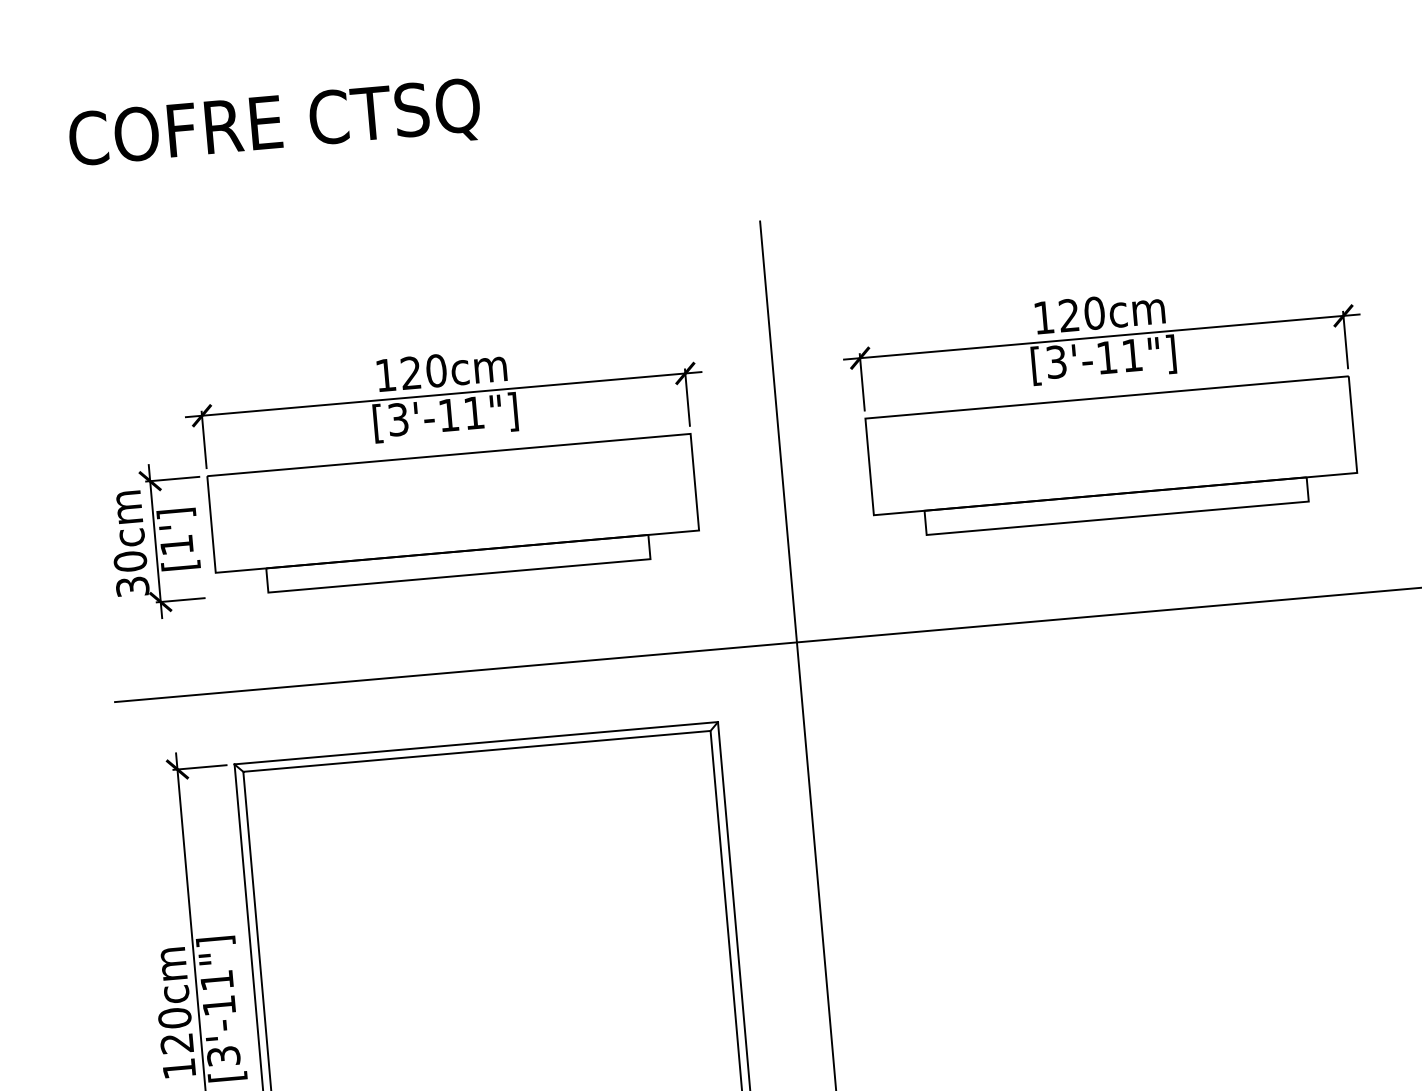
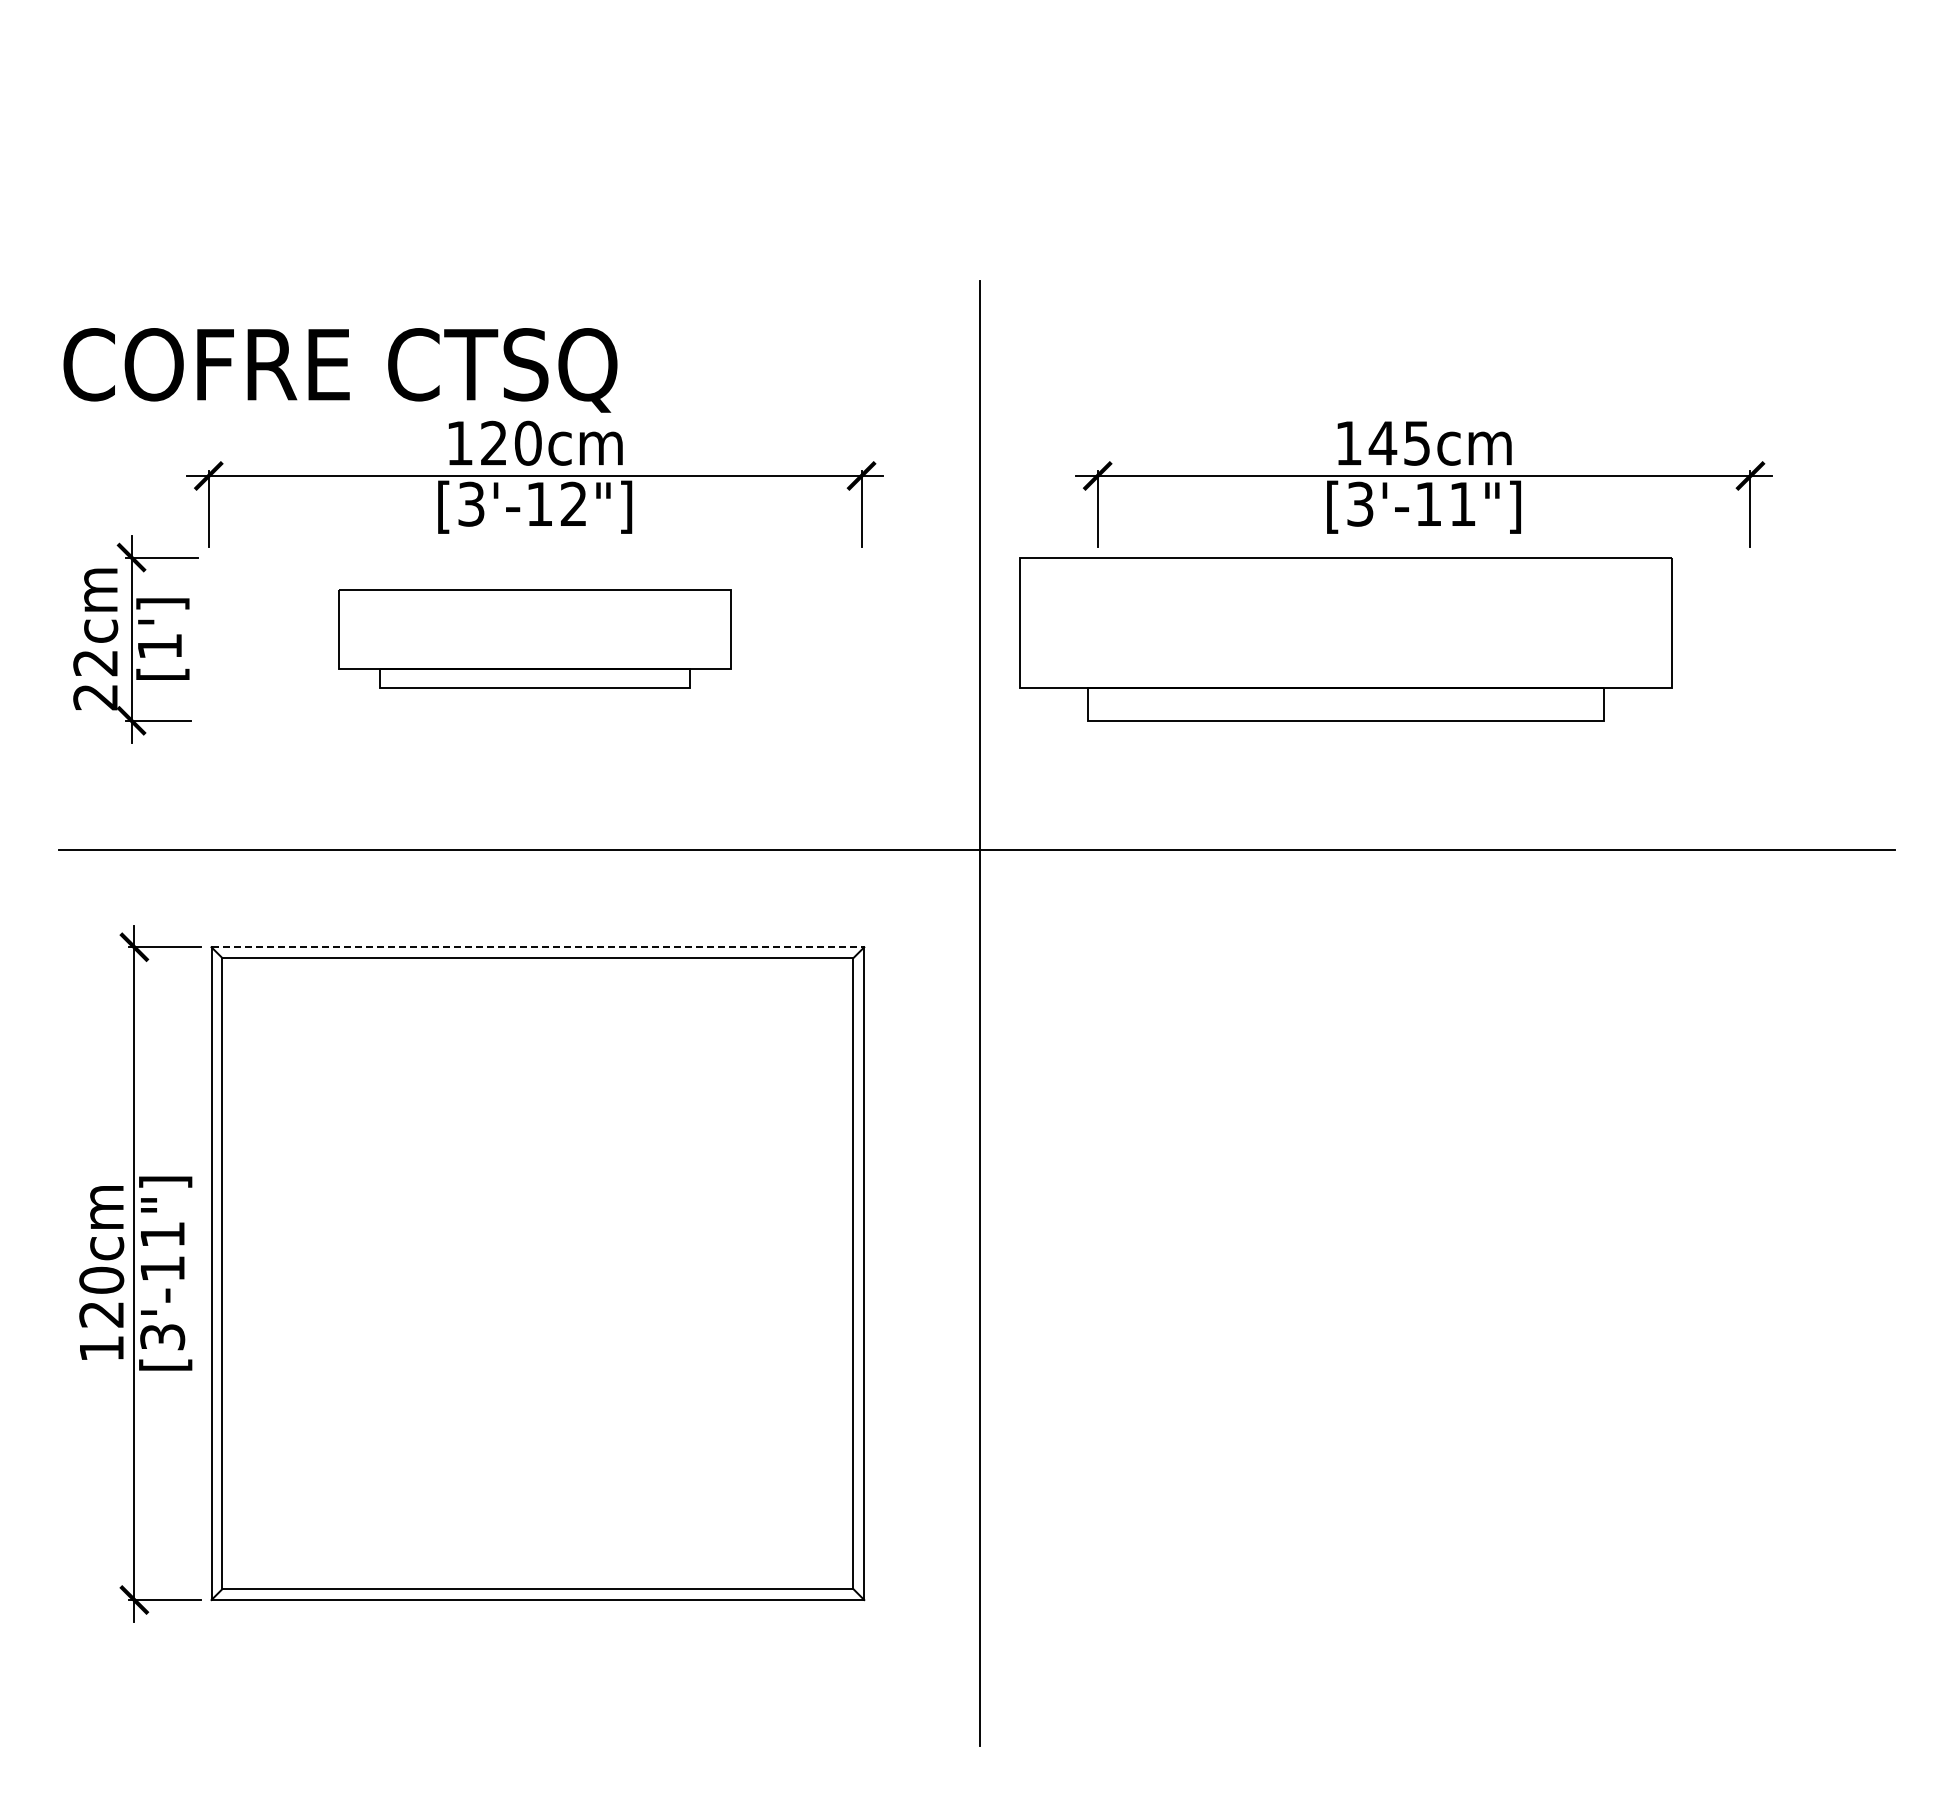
text: (274, 126) -> (340, 370), moved
text: (1081, 313) -> (1399, 442), 120cm -> 145cm
text: (473, 412) -> (573, 503), [3'-11"] -> [3'-12"]
part: (1111, 458) -> (1345, 639), moved
part: (454, 515) -> (535, 639), size x0.6
text: (131, 573) -> (95, 679), 30cm -> 22cm
line: (476, 743) -> (538, 947), solid -> dashed

